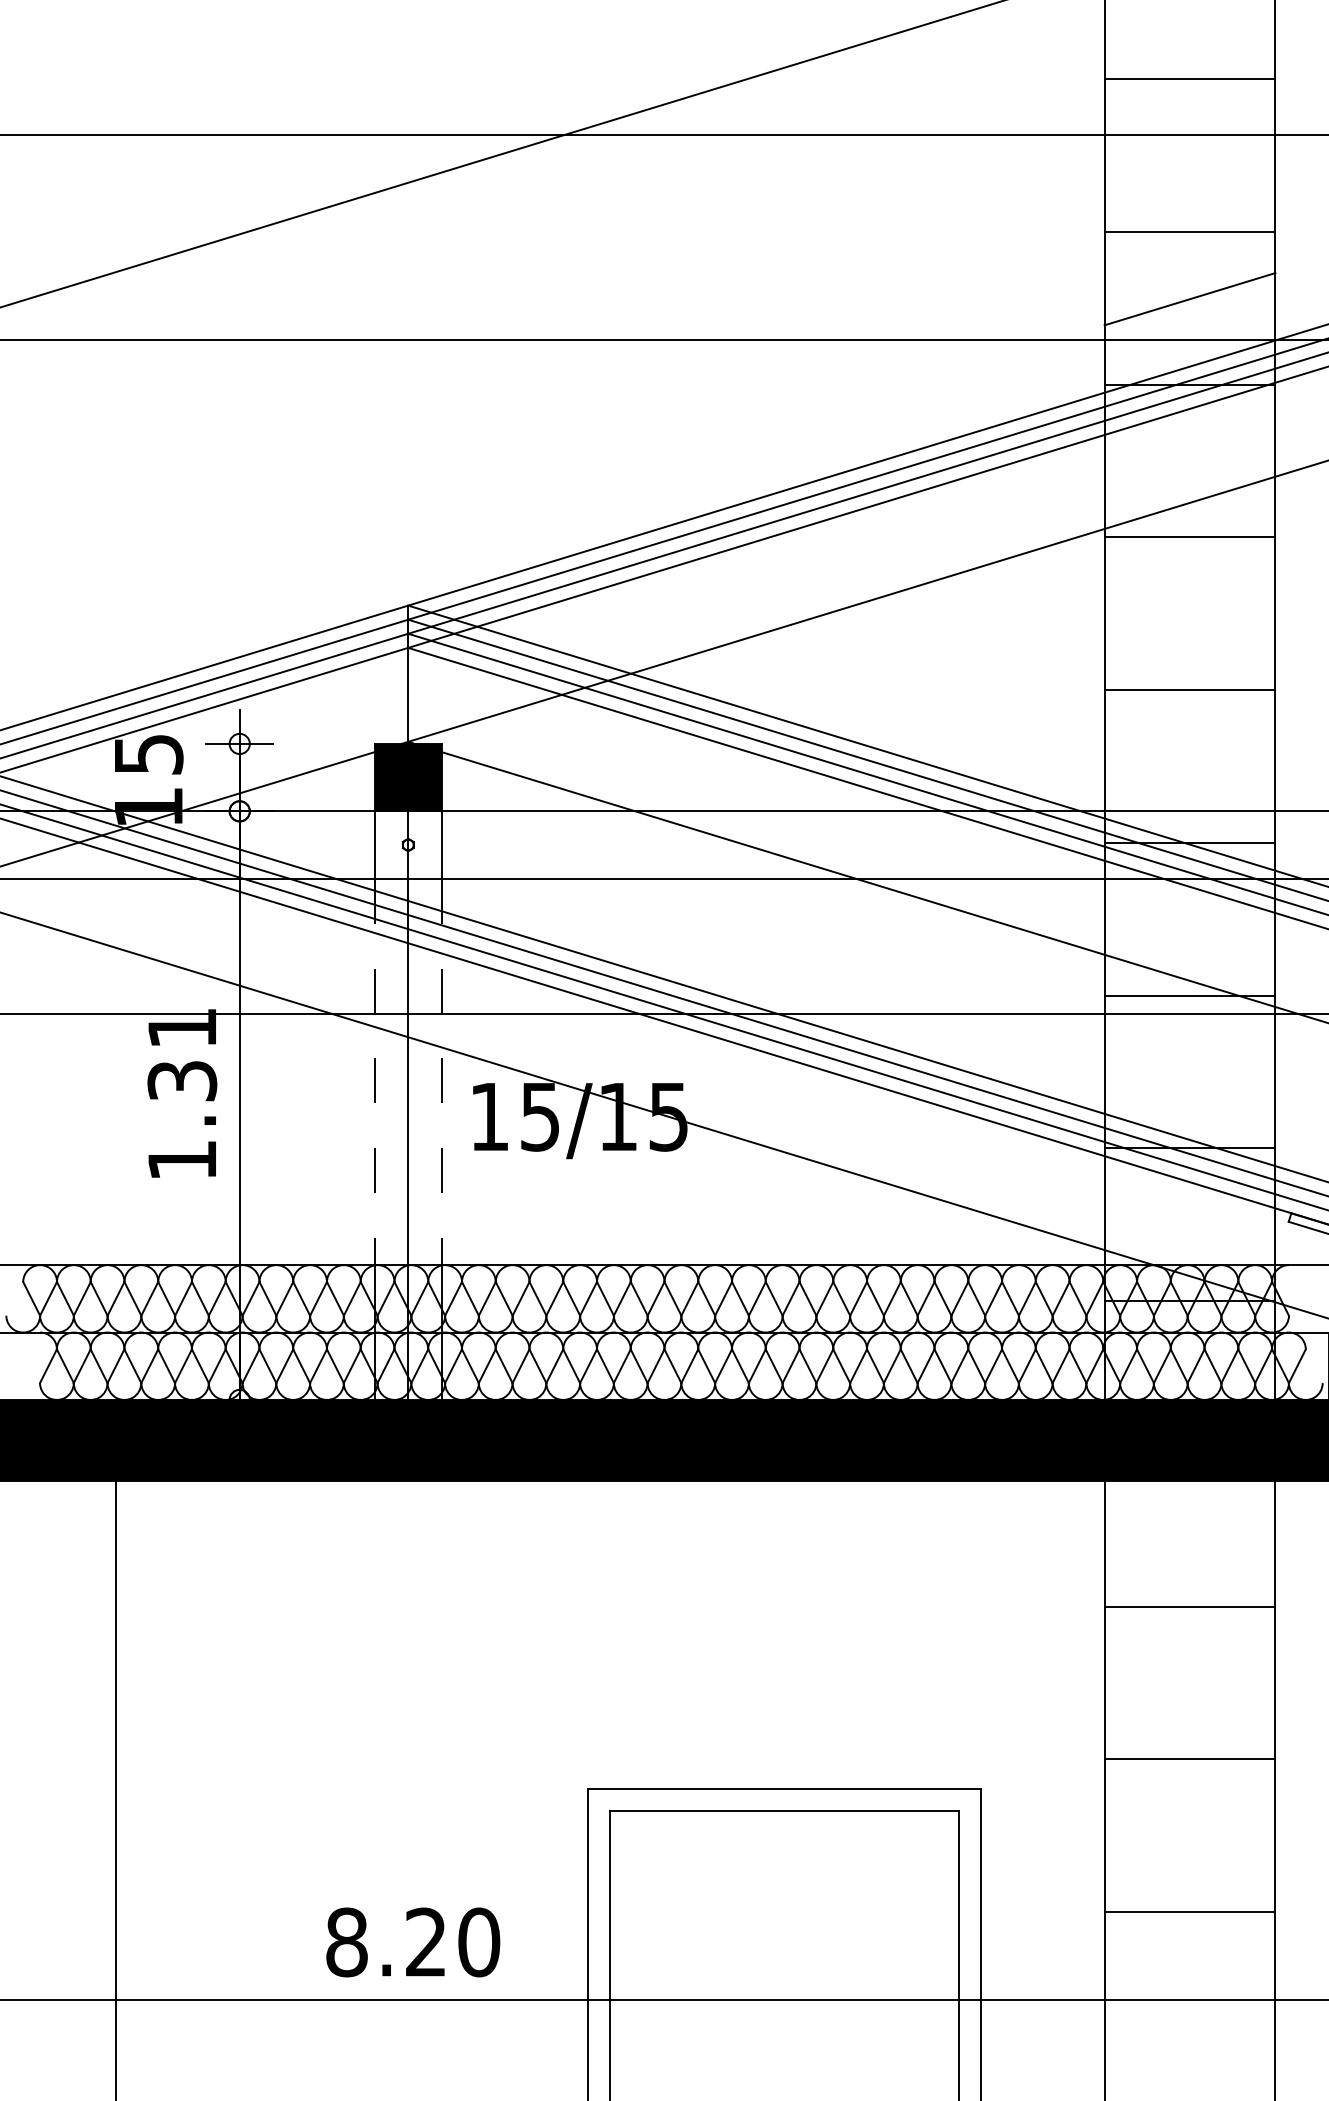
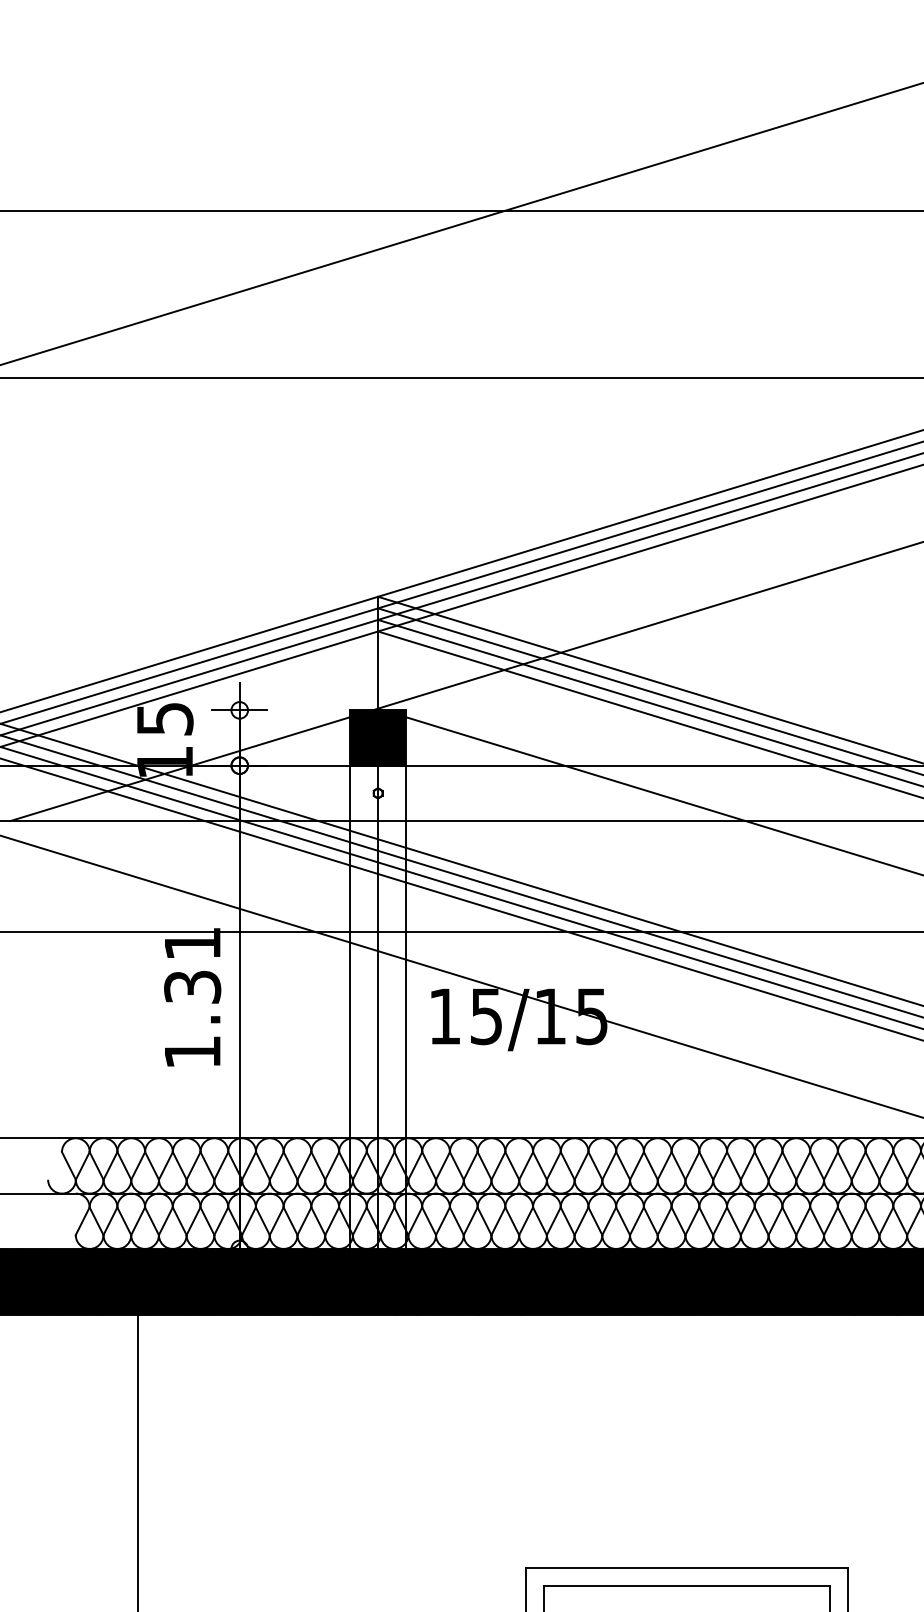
line: (374, 1072) -> (350, 980), dashed -> solid
line: (441, 1072) -> (405, 980), dashed -> solid

